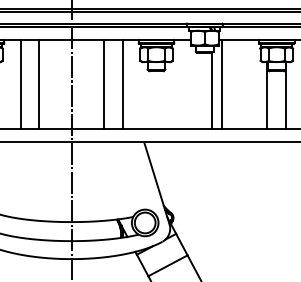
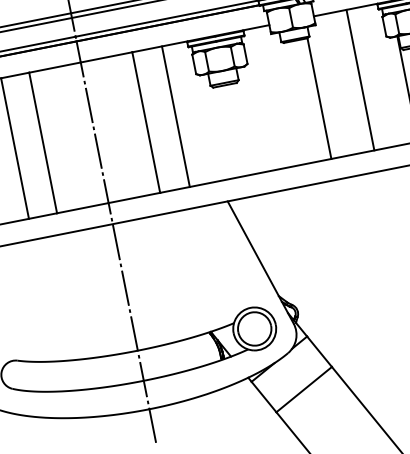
line: (222, 83) -> (360, 78), moved

